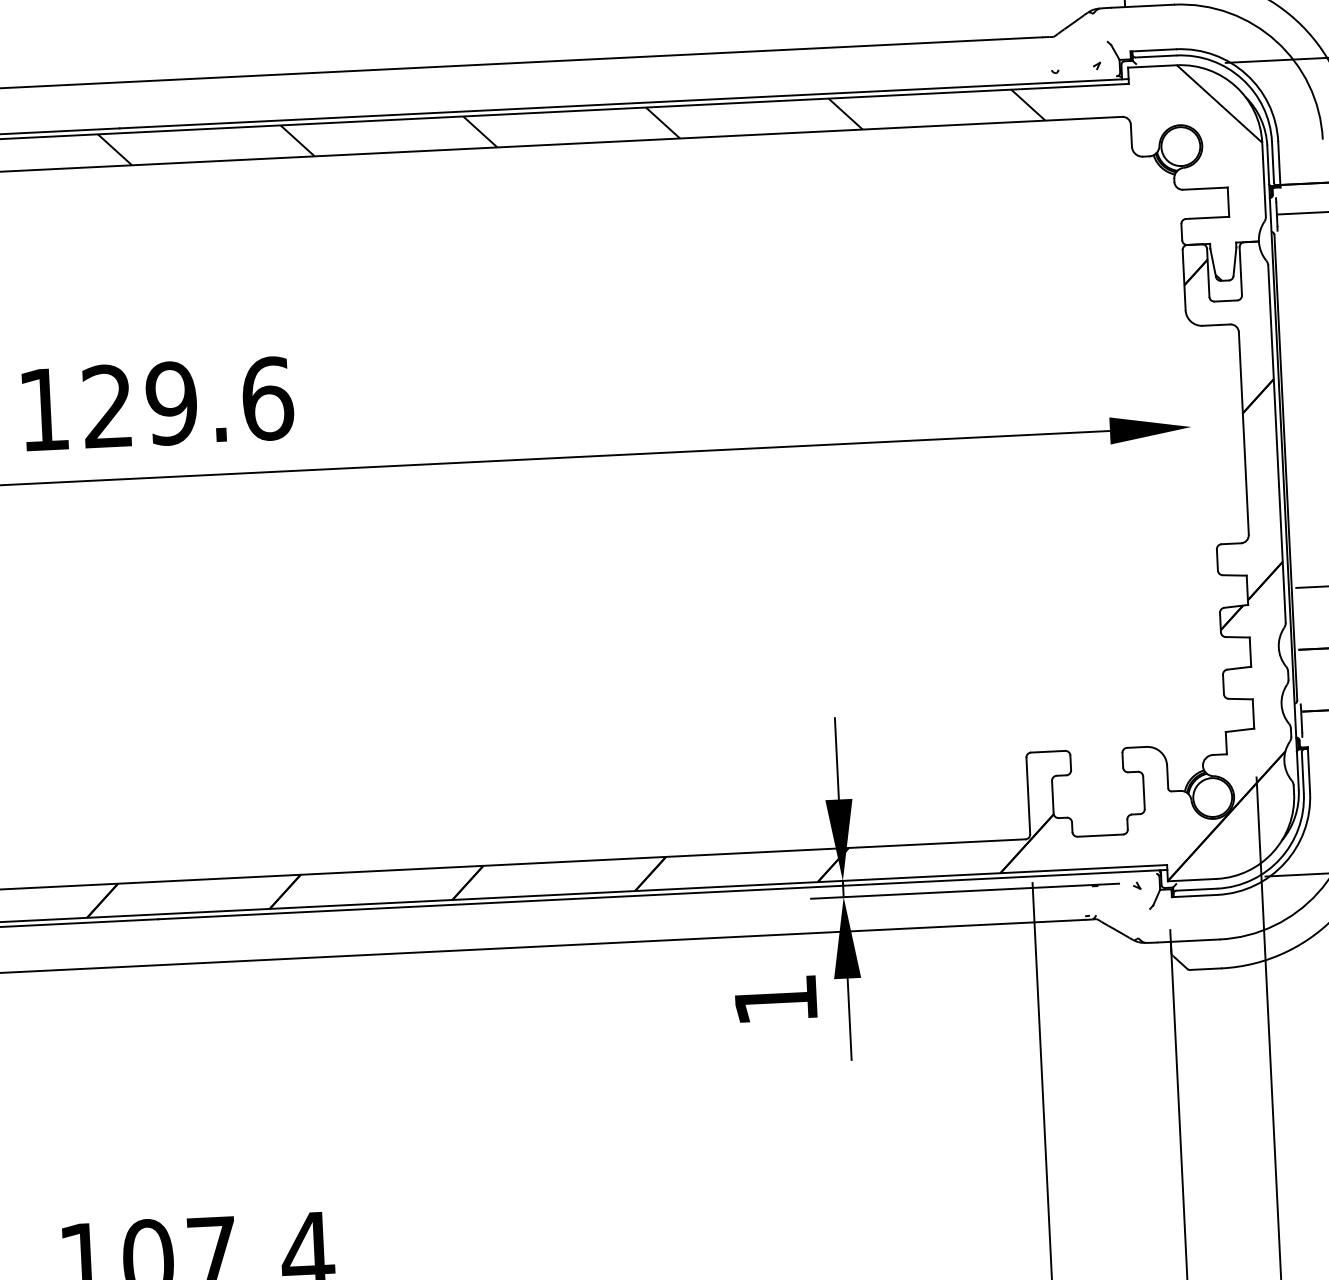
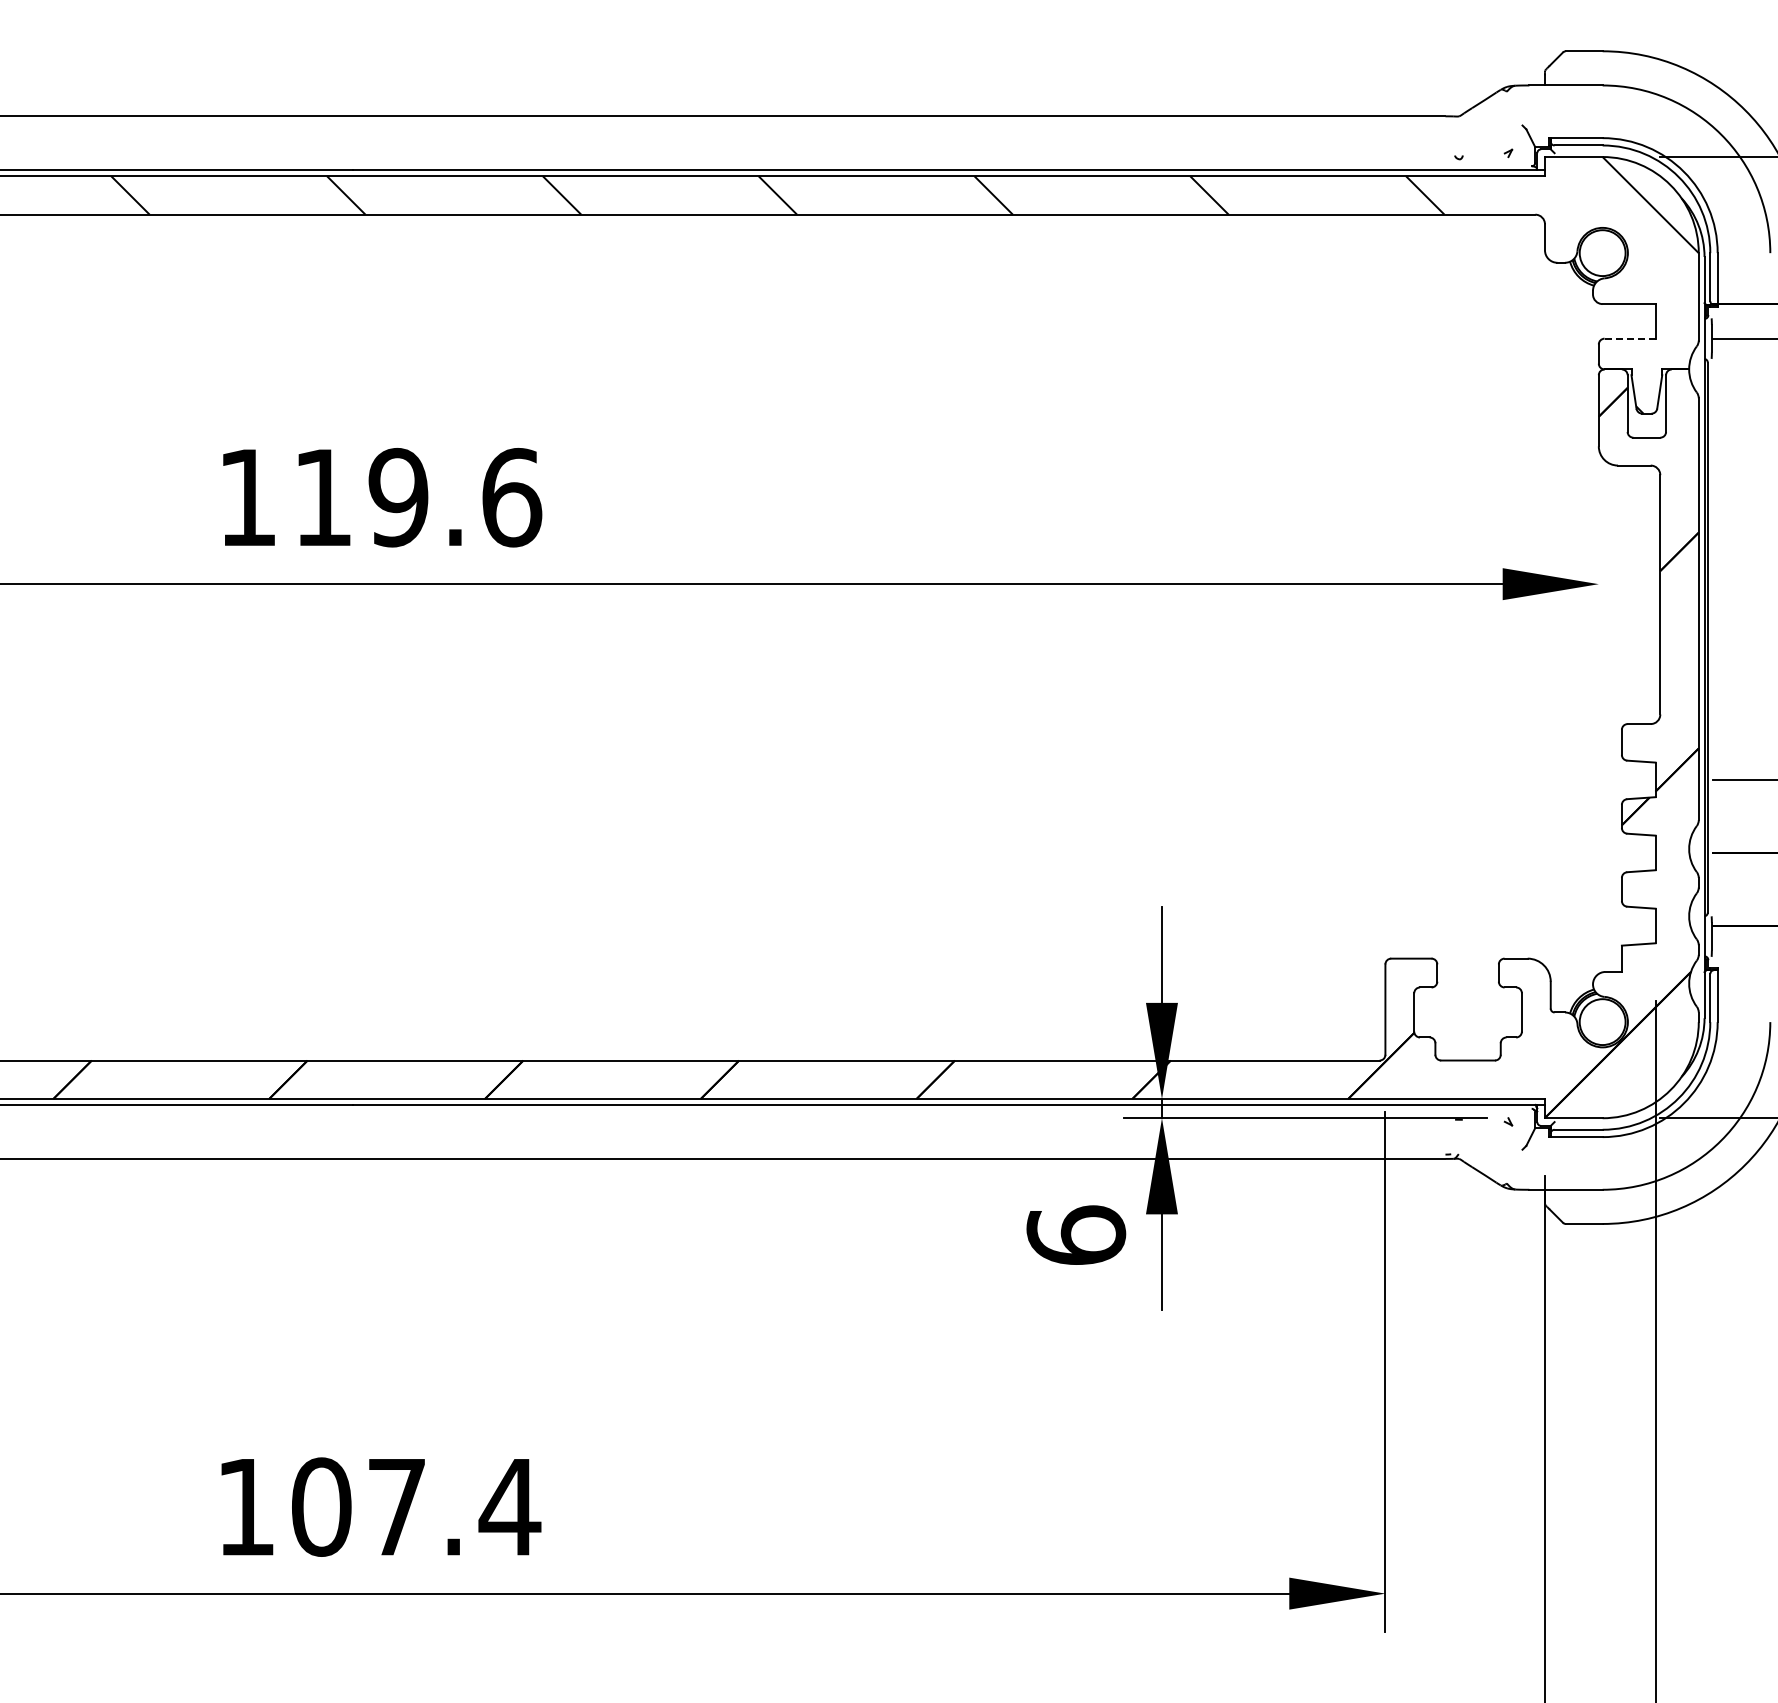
line: (1207, 217) -> (1629, 338), solid -> dashed
text: (107, 405) -> (322, 496), 129.6 -> 119.6
text: (776, 999) -> (1076, 1234), 1 -> 6

